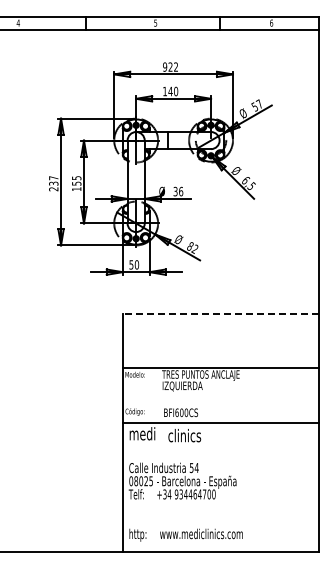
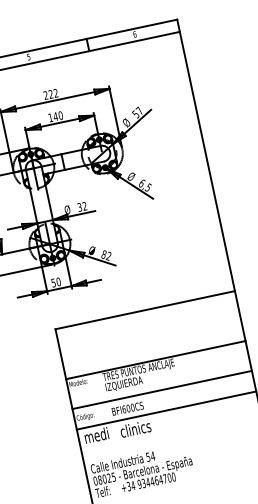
text: (165, 66) -> (46, 94), 922 -> 222
text: (181, 191) -> (85, 206), 36 -> 32
line: (220, 313) -> (144, 310), dashed -> solid
line: (221, 400) -> (162, 389), added

